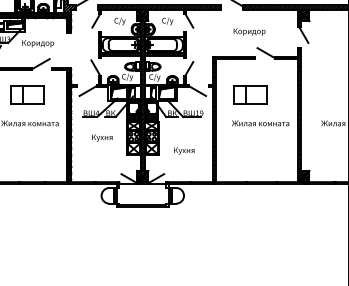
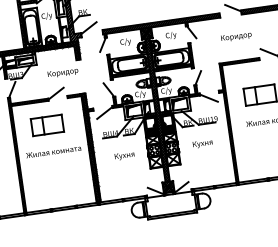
text: (249, 31) -> (236, 36), moved
text: (38, 43) -> (63, 72), moved
text: (184, 150) -> (202, 143), moved

